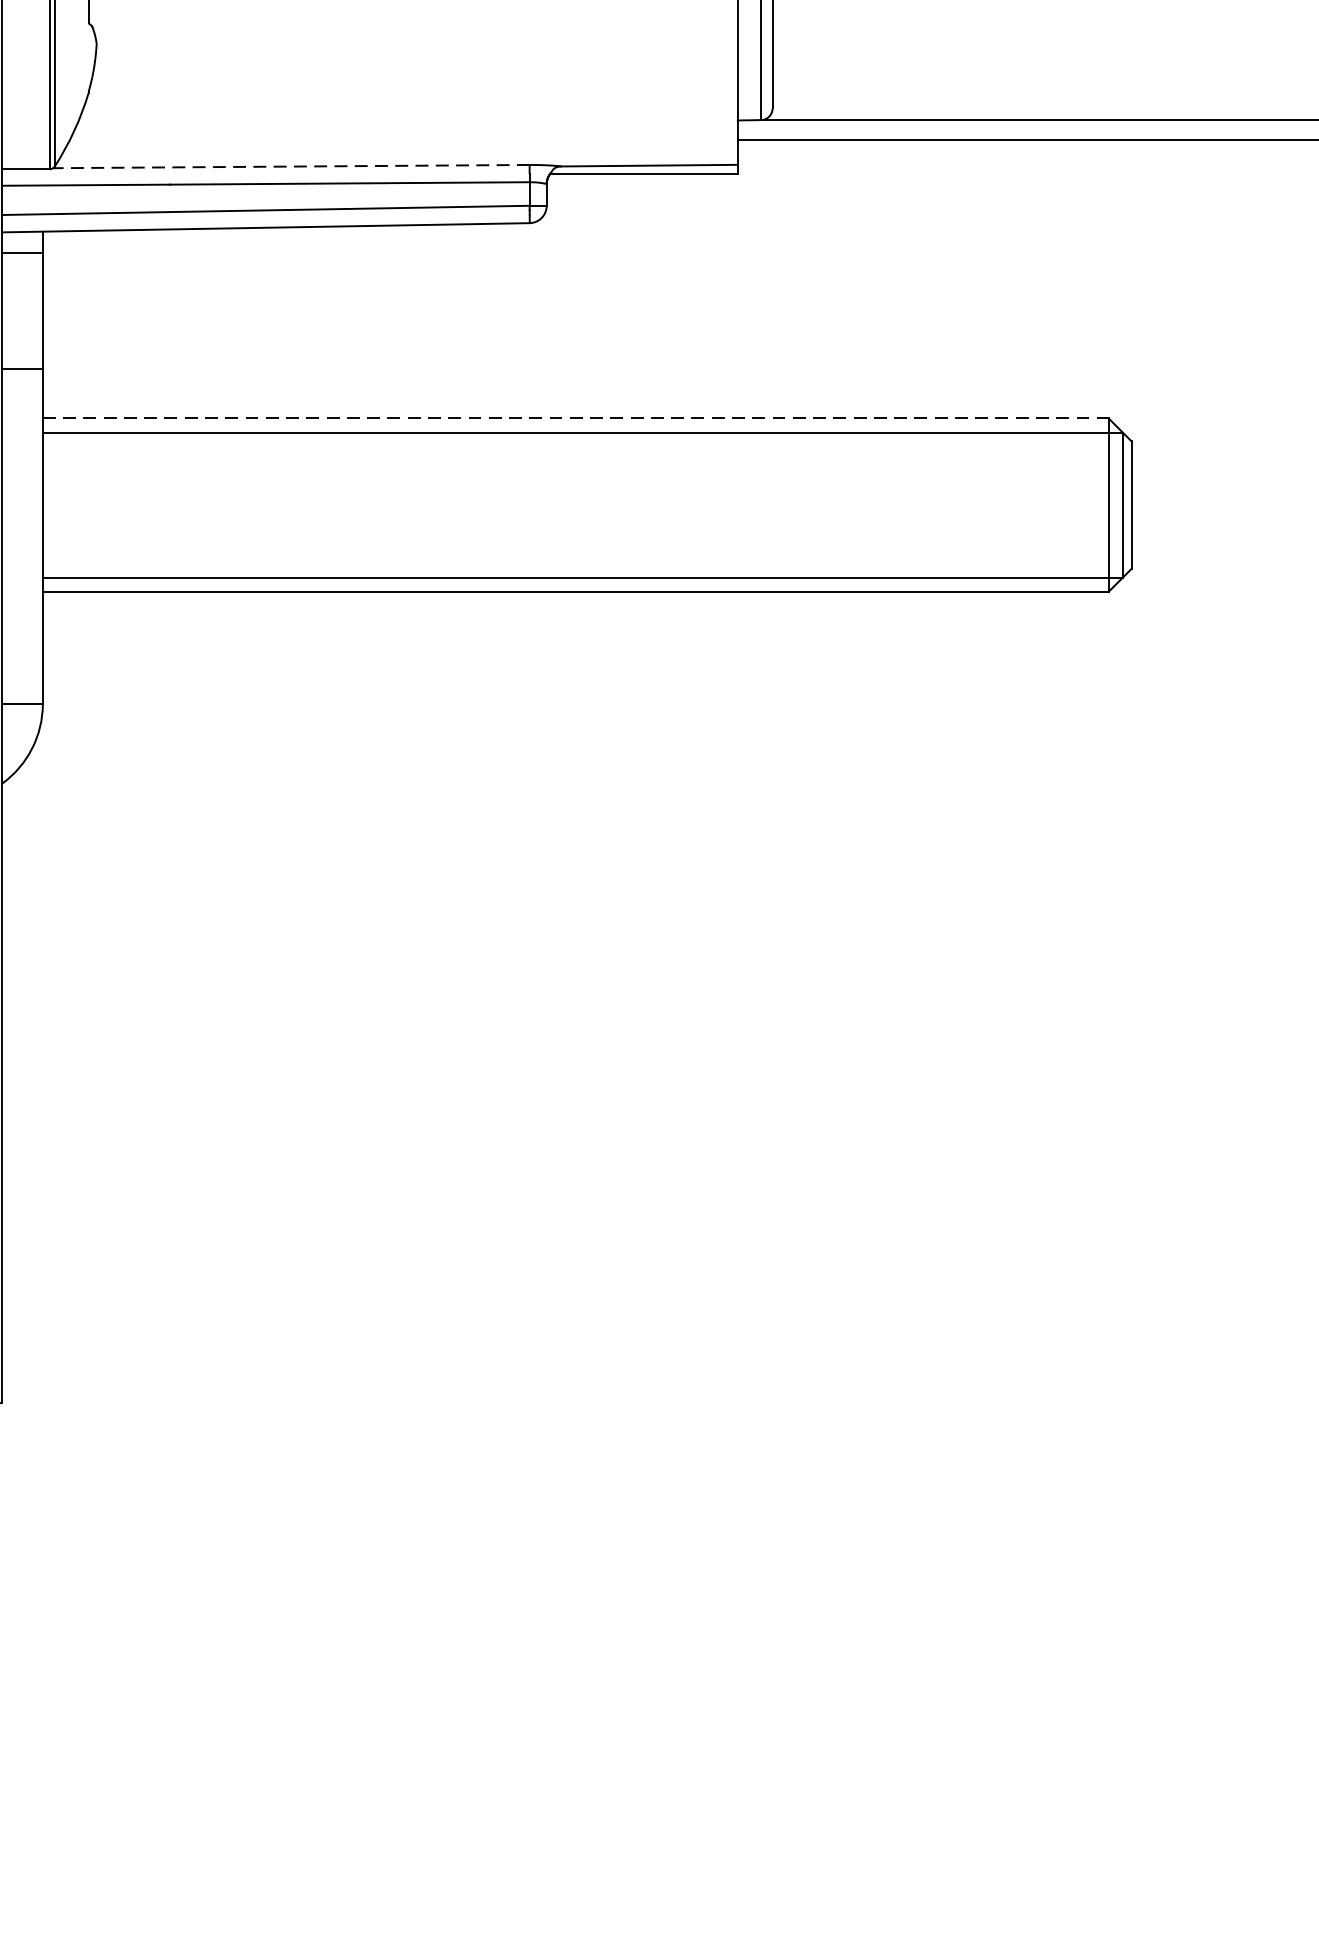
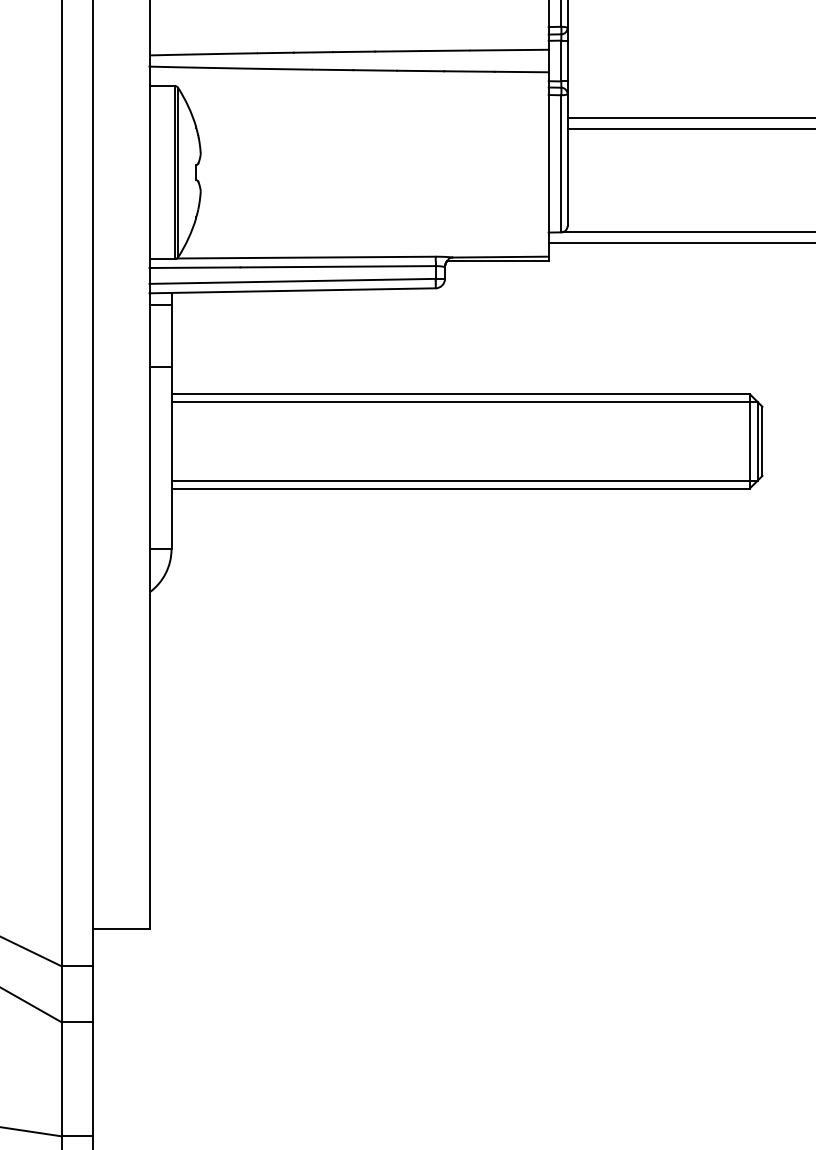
line: (289, 166) -> (305, 257), dashed -> solid
line: (577, 418) -> (461, 394), dashed -> solid

